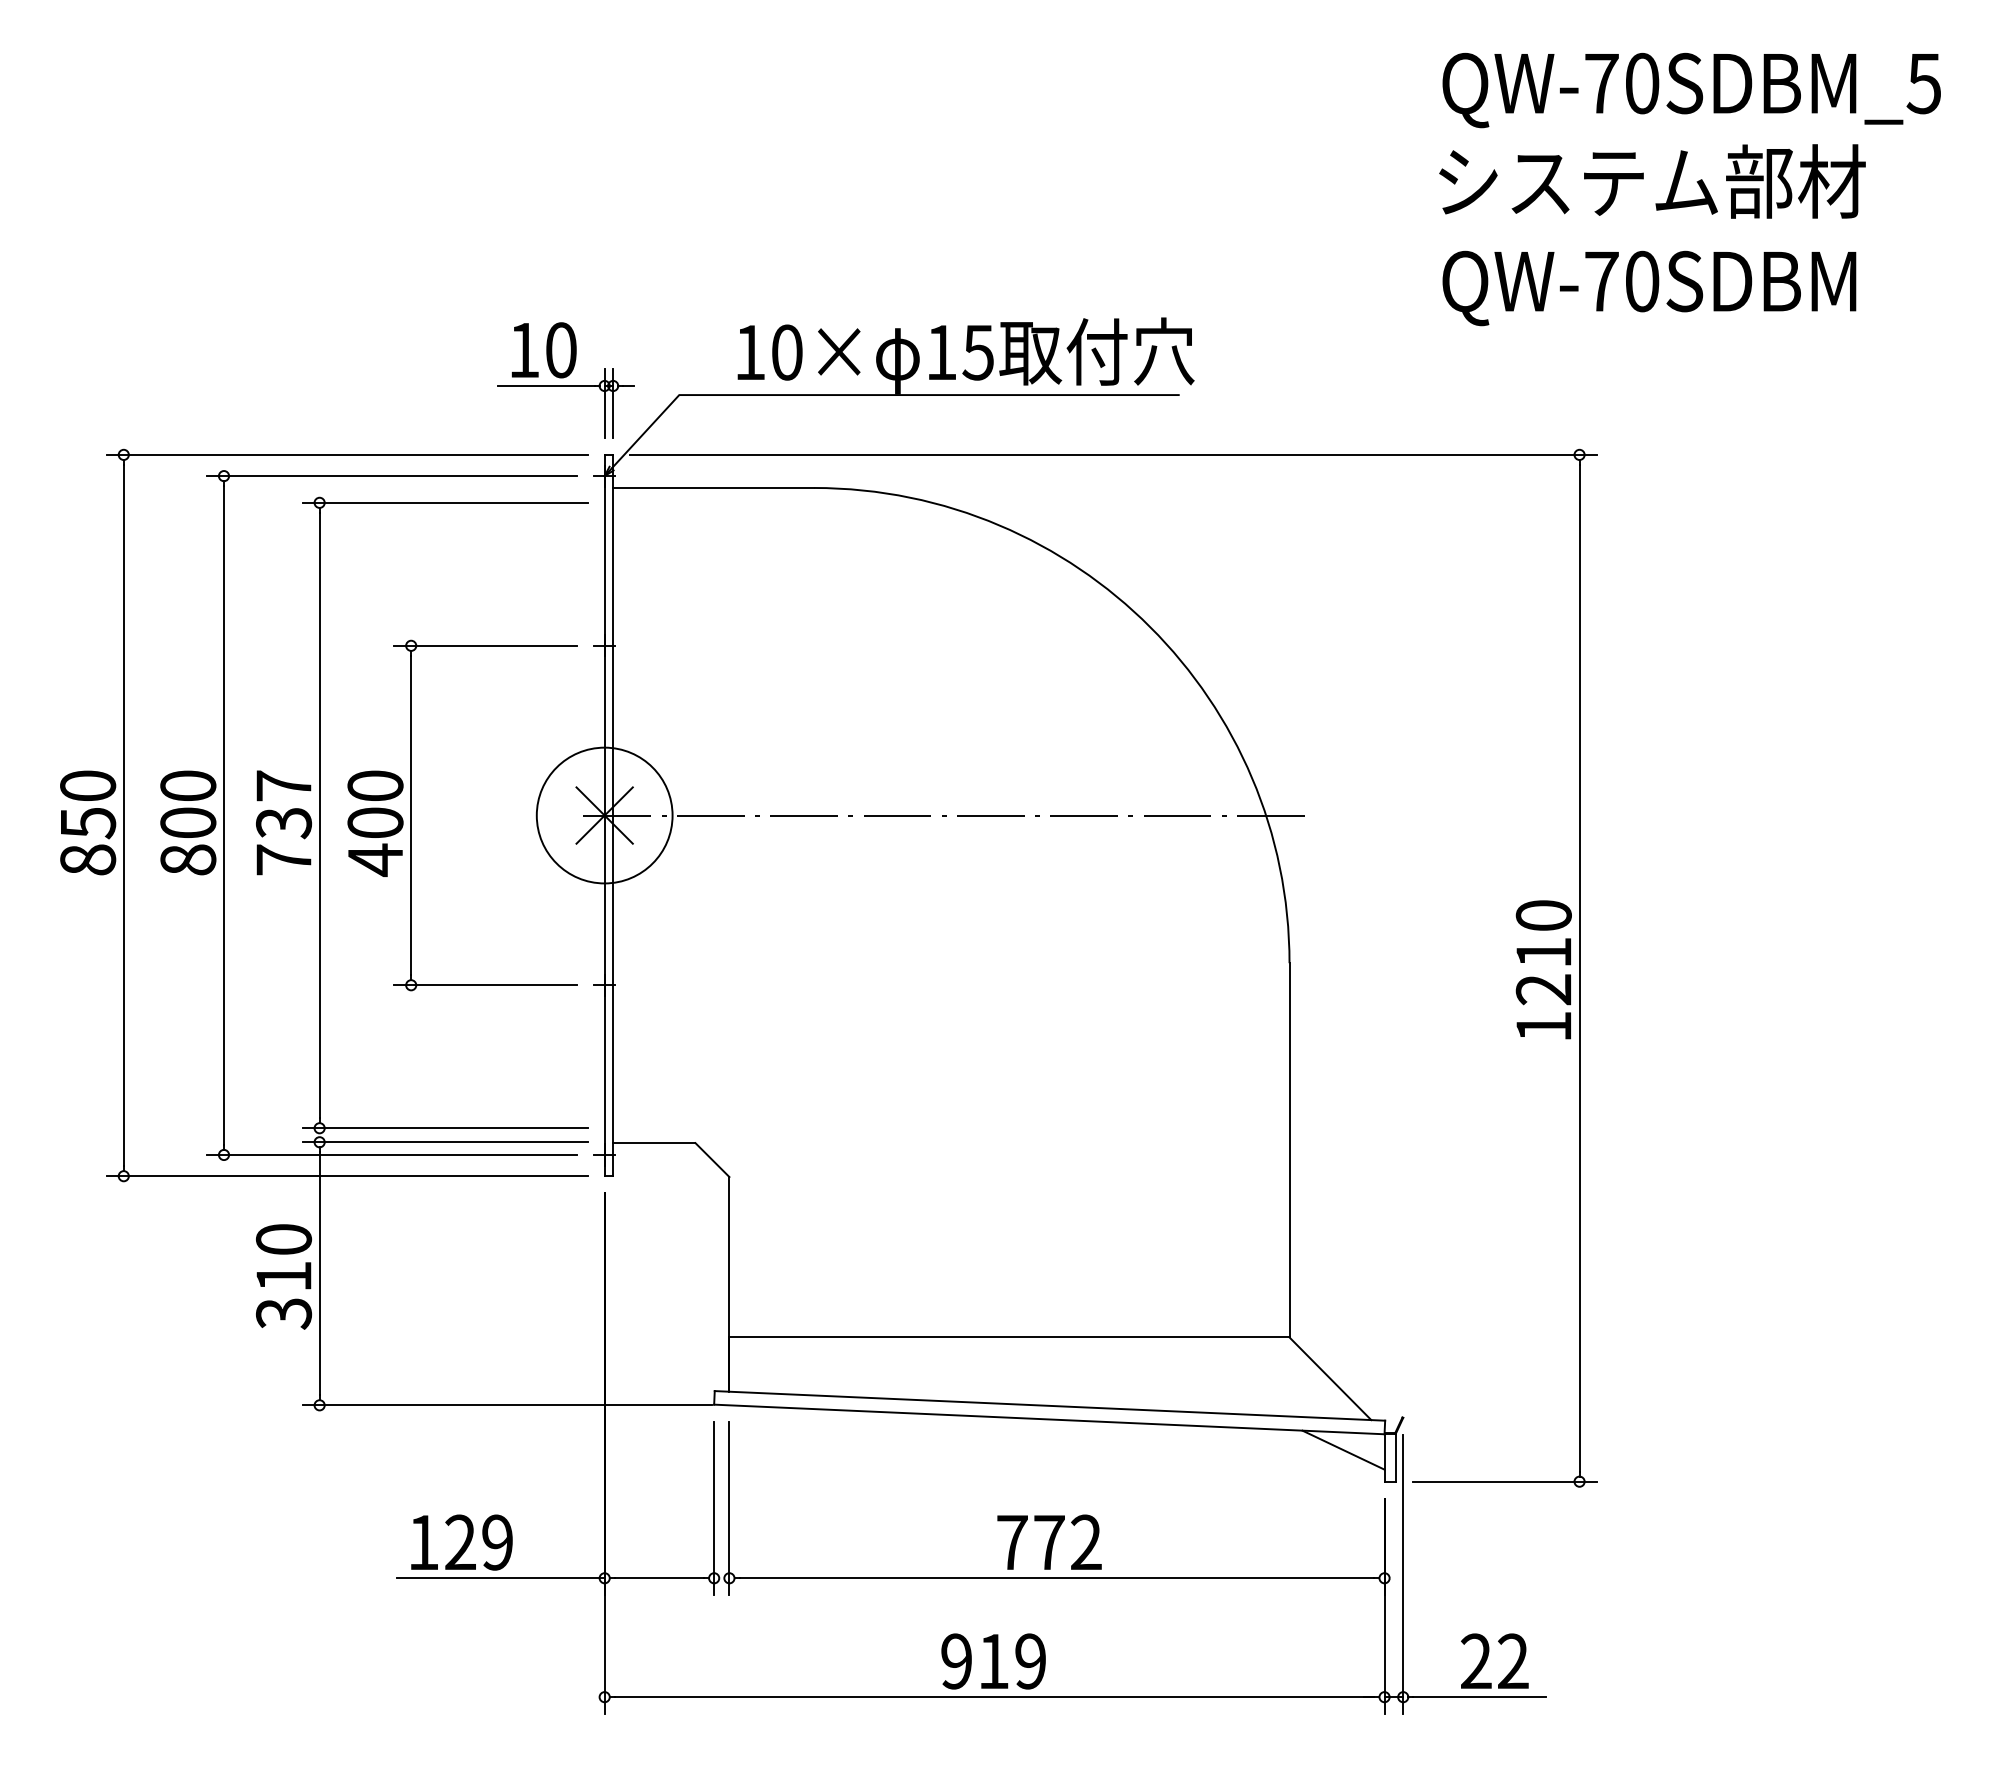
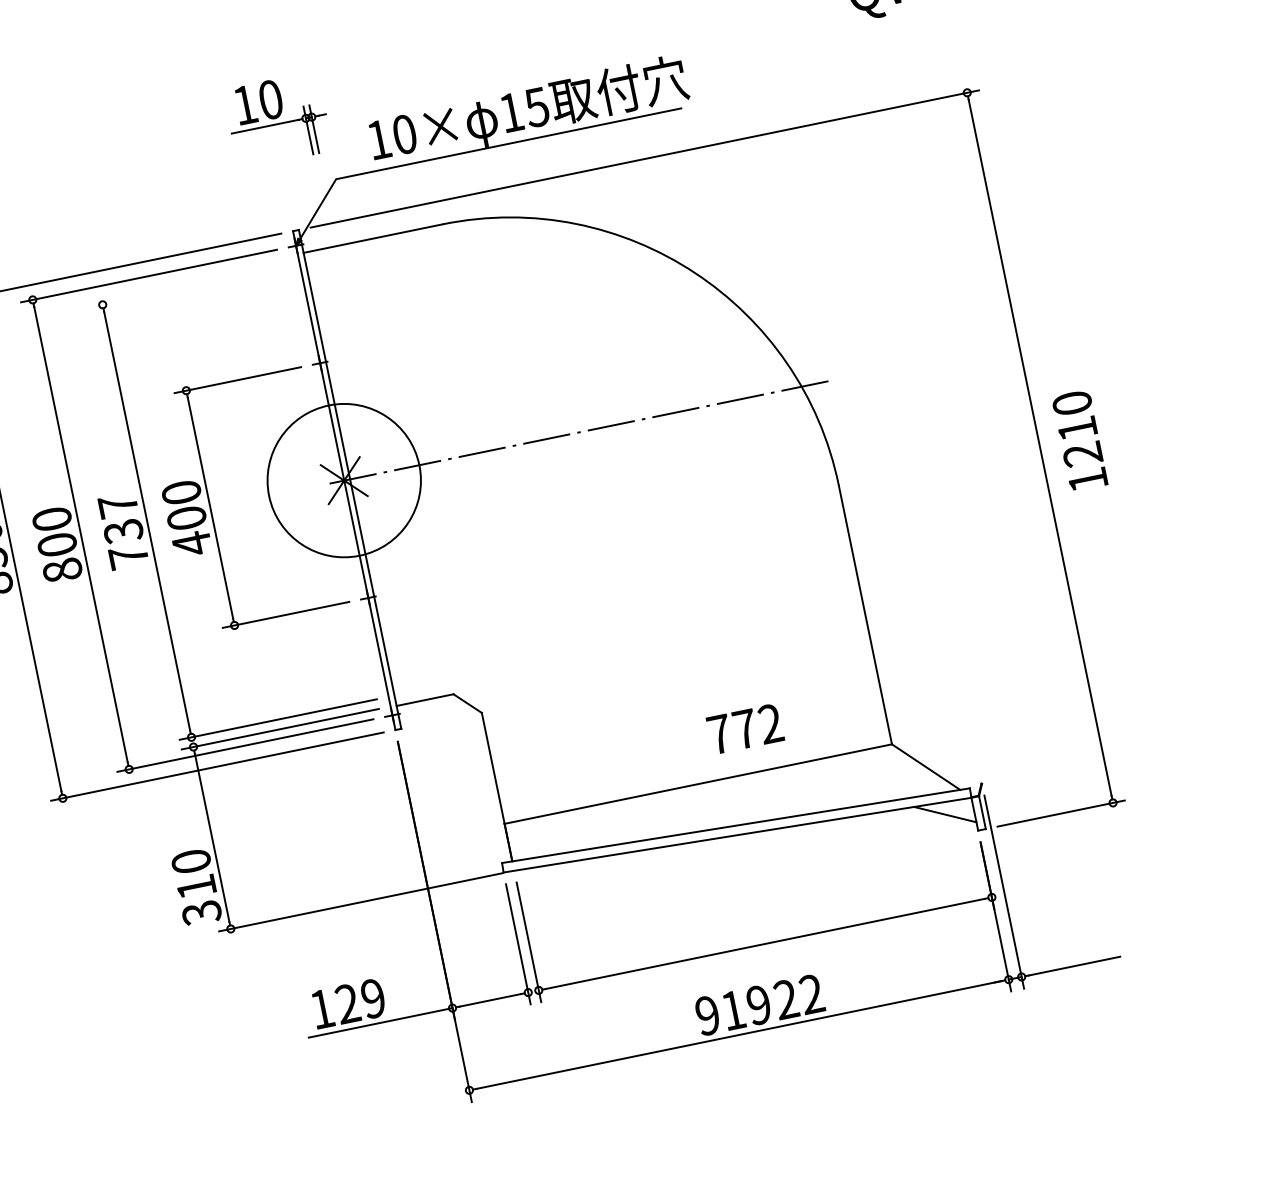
part: (565, 380) -> (278, 120), moved
line: (444, 502) -> (189, 286), removed
circle: (604, 815) -> (344, 480), size x1.6
text: (1543, 969) -> (1079, 440), moved
text: (283, 1276) -> (196, 887), moved
text: (1049, 1541) -> (745, 728), moved
text: (1494, 1660) -> (798, 996), moved

